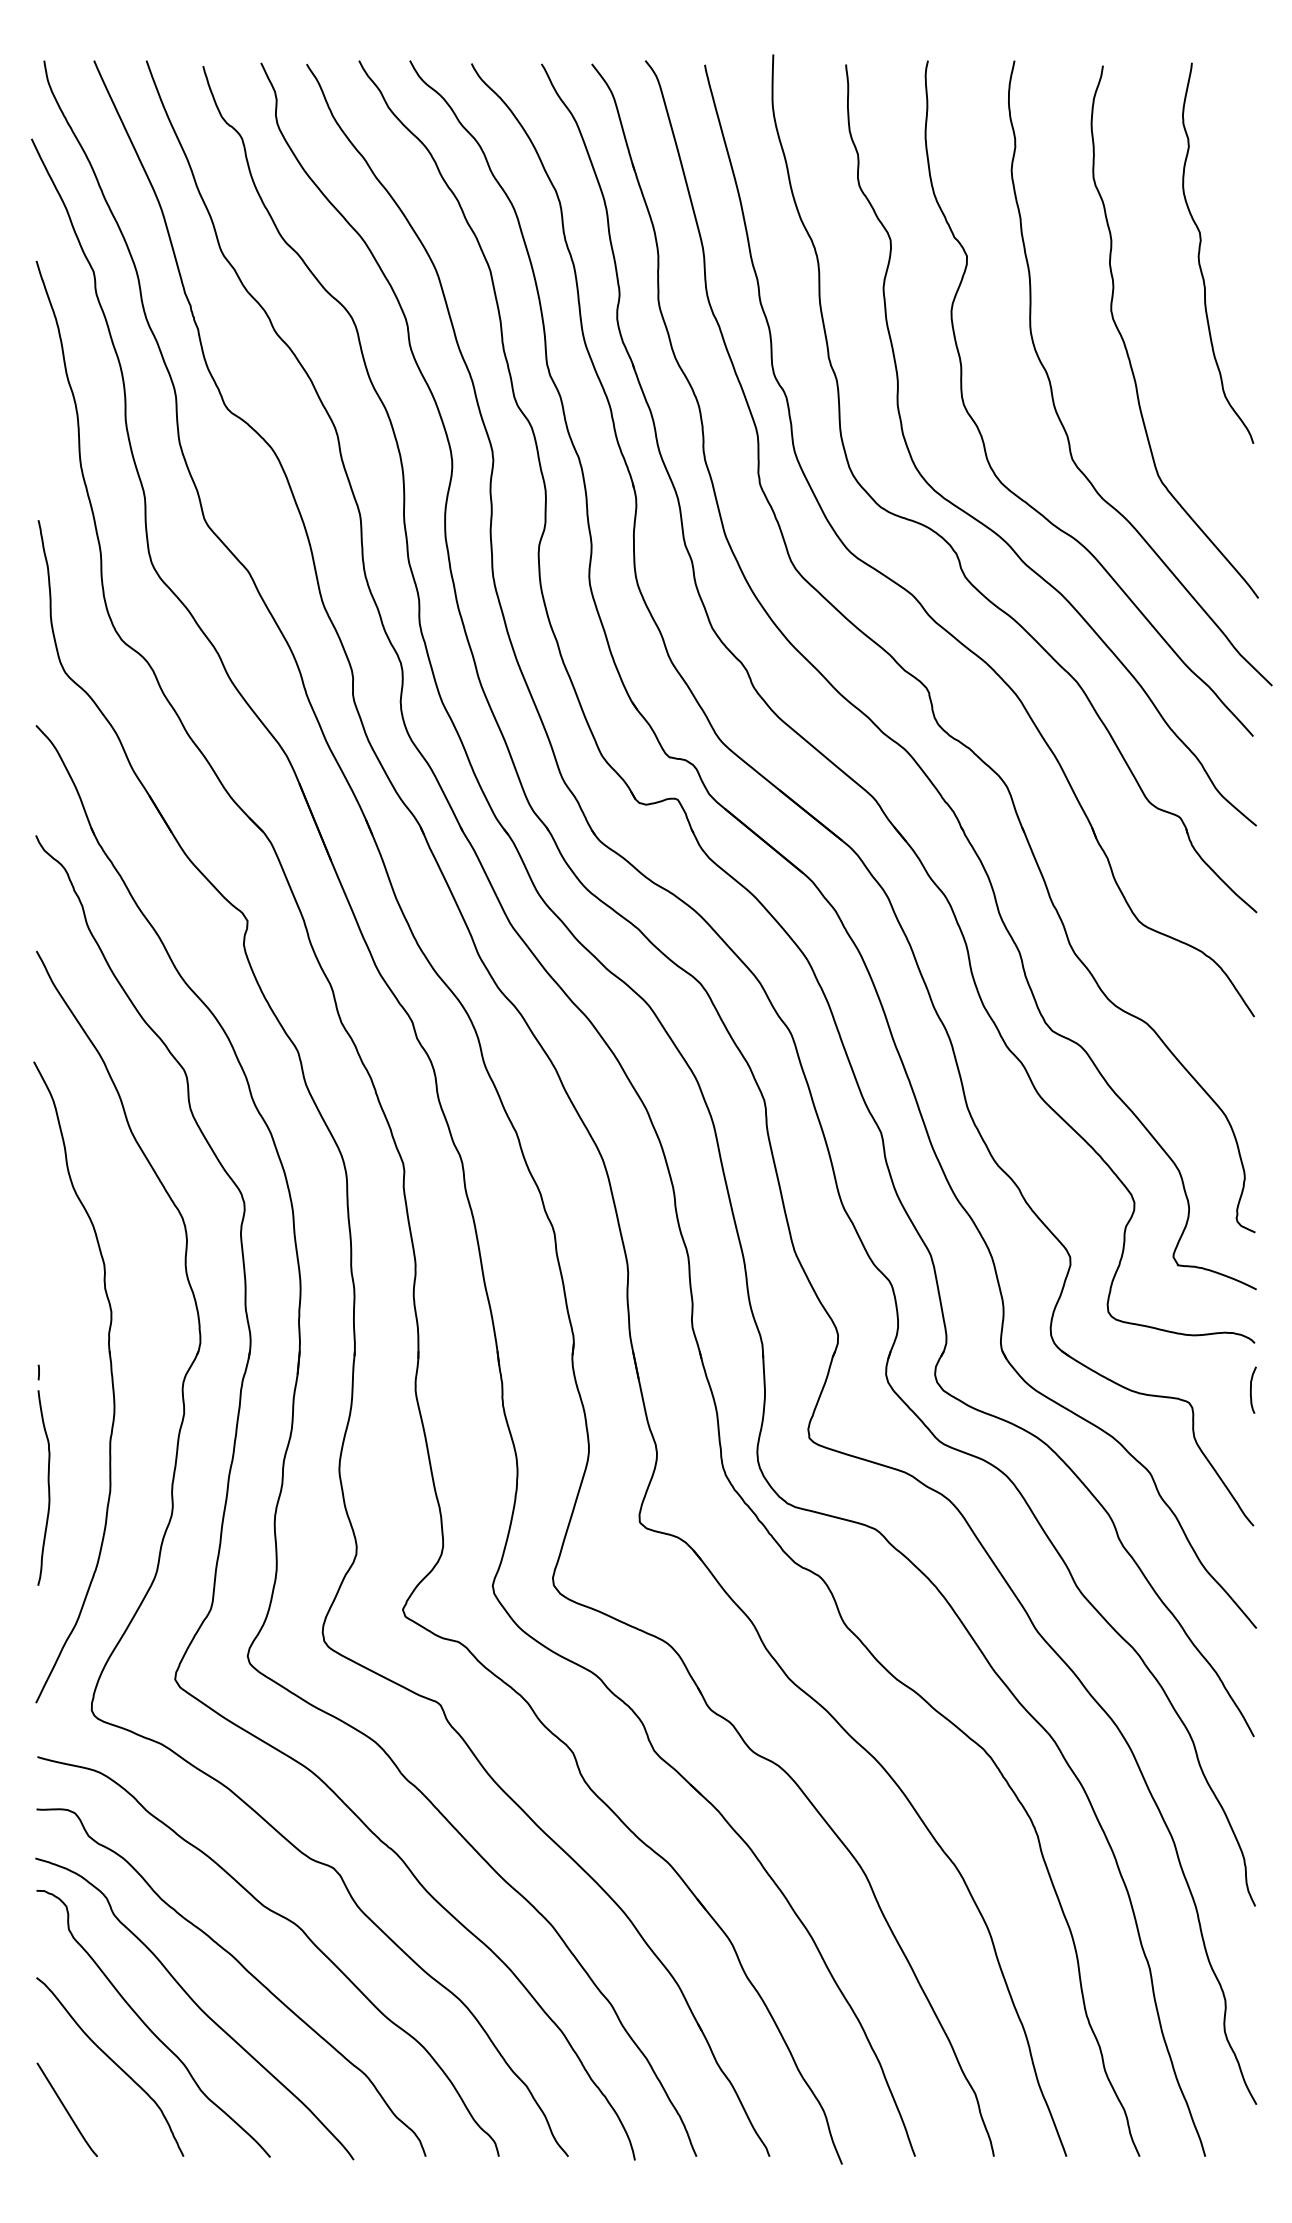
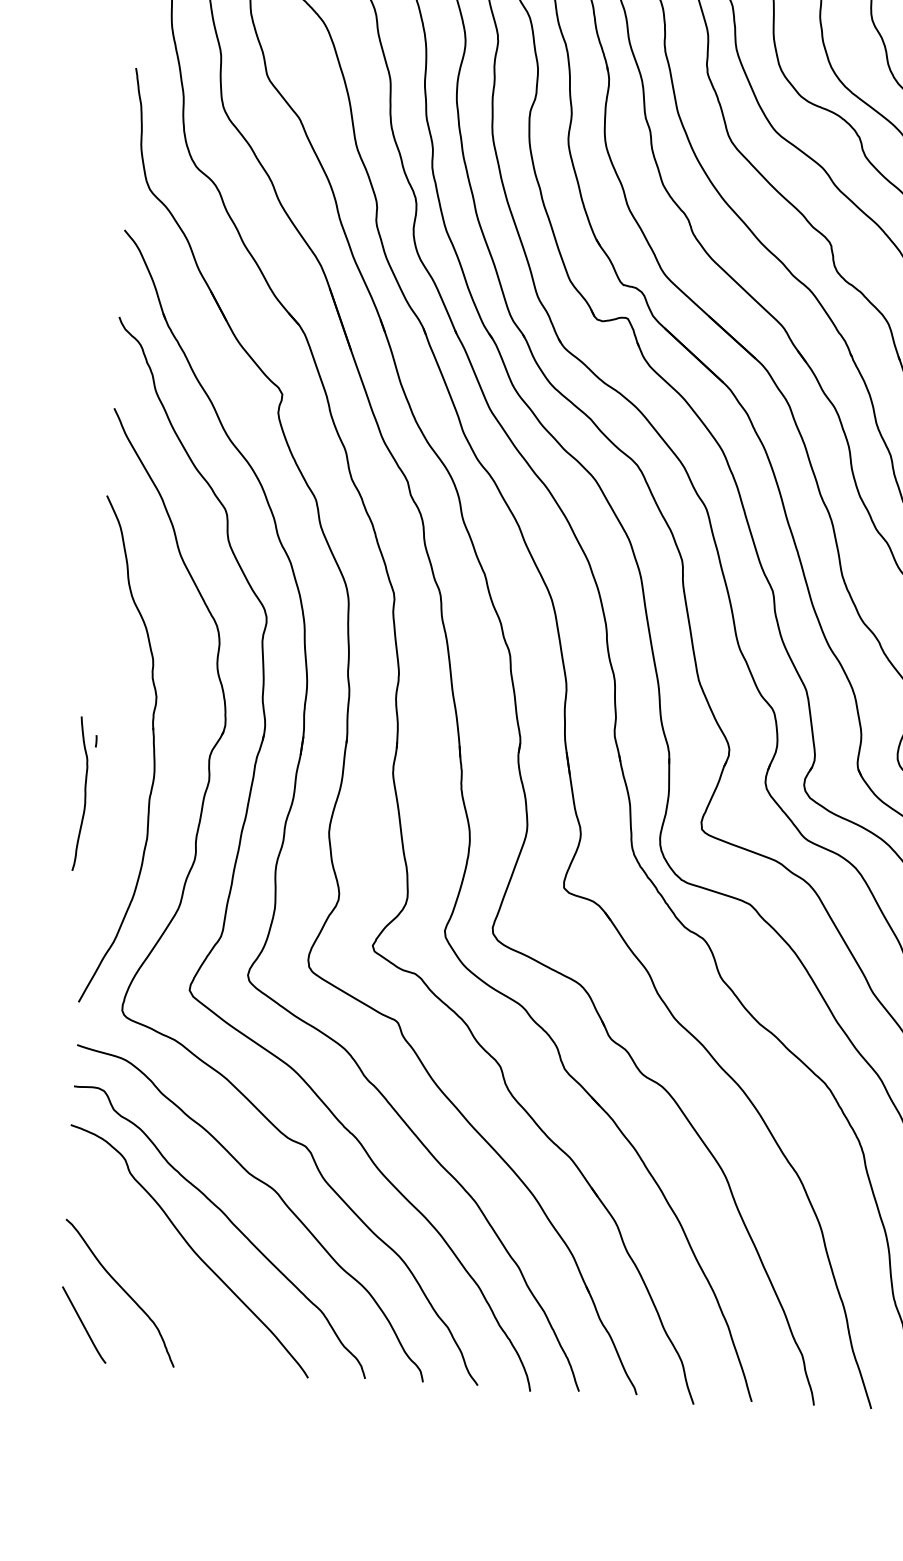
curve: (47, 1484) -> (84, 791), moved
curve: (149, 2027) -> (152, 1263), removed

